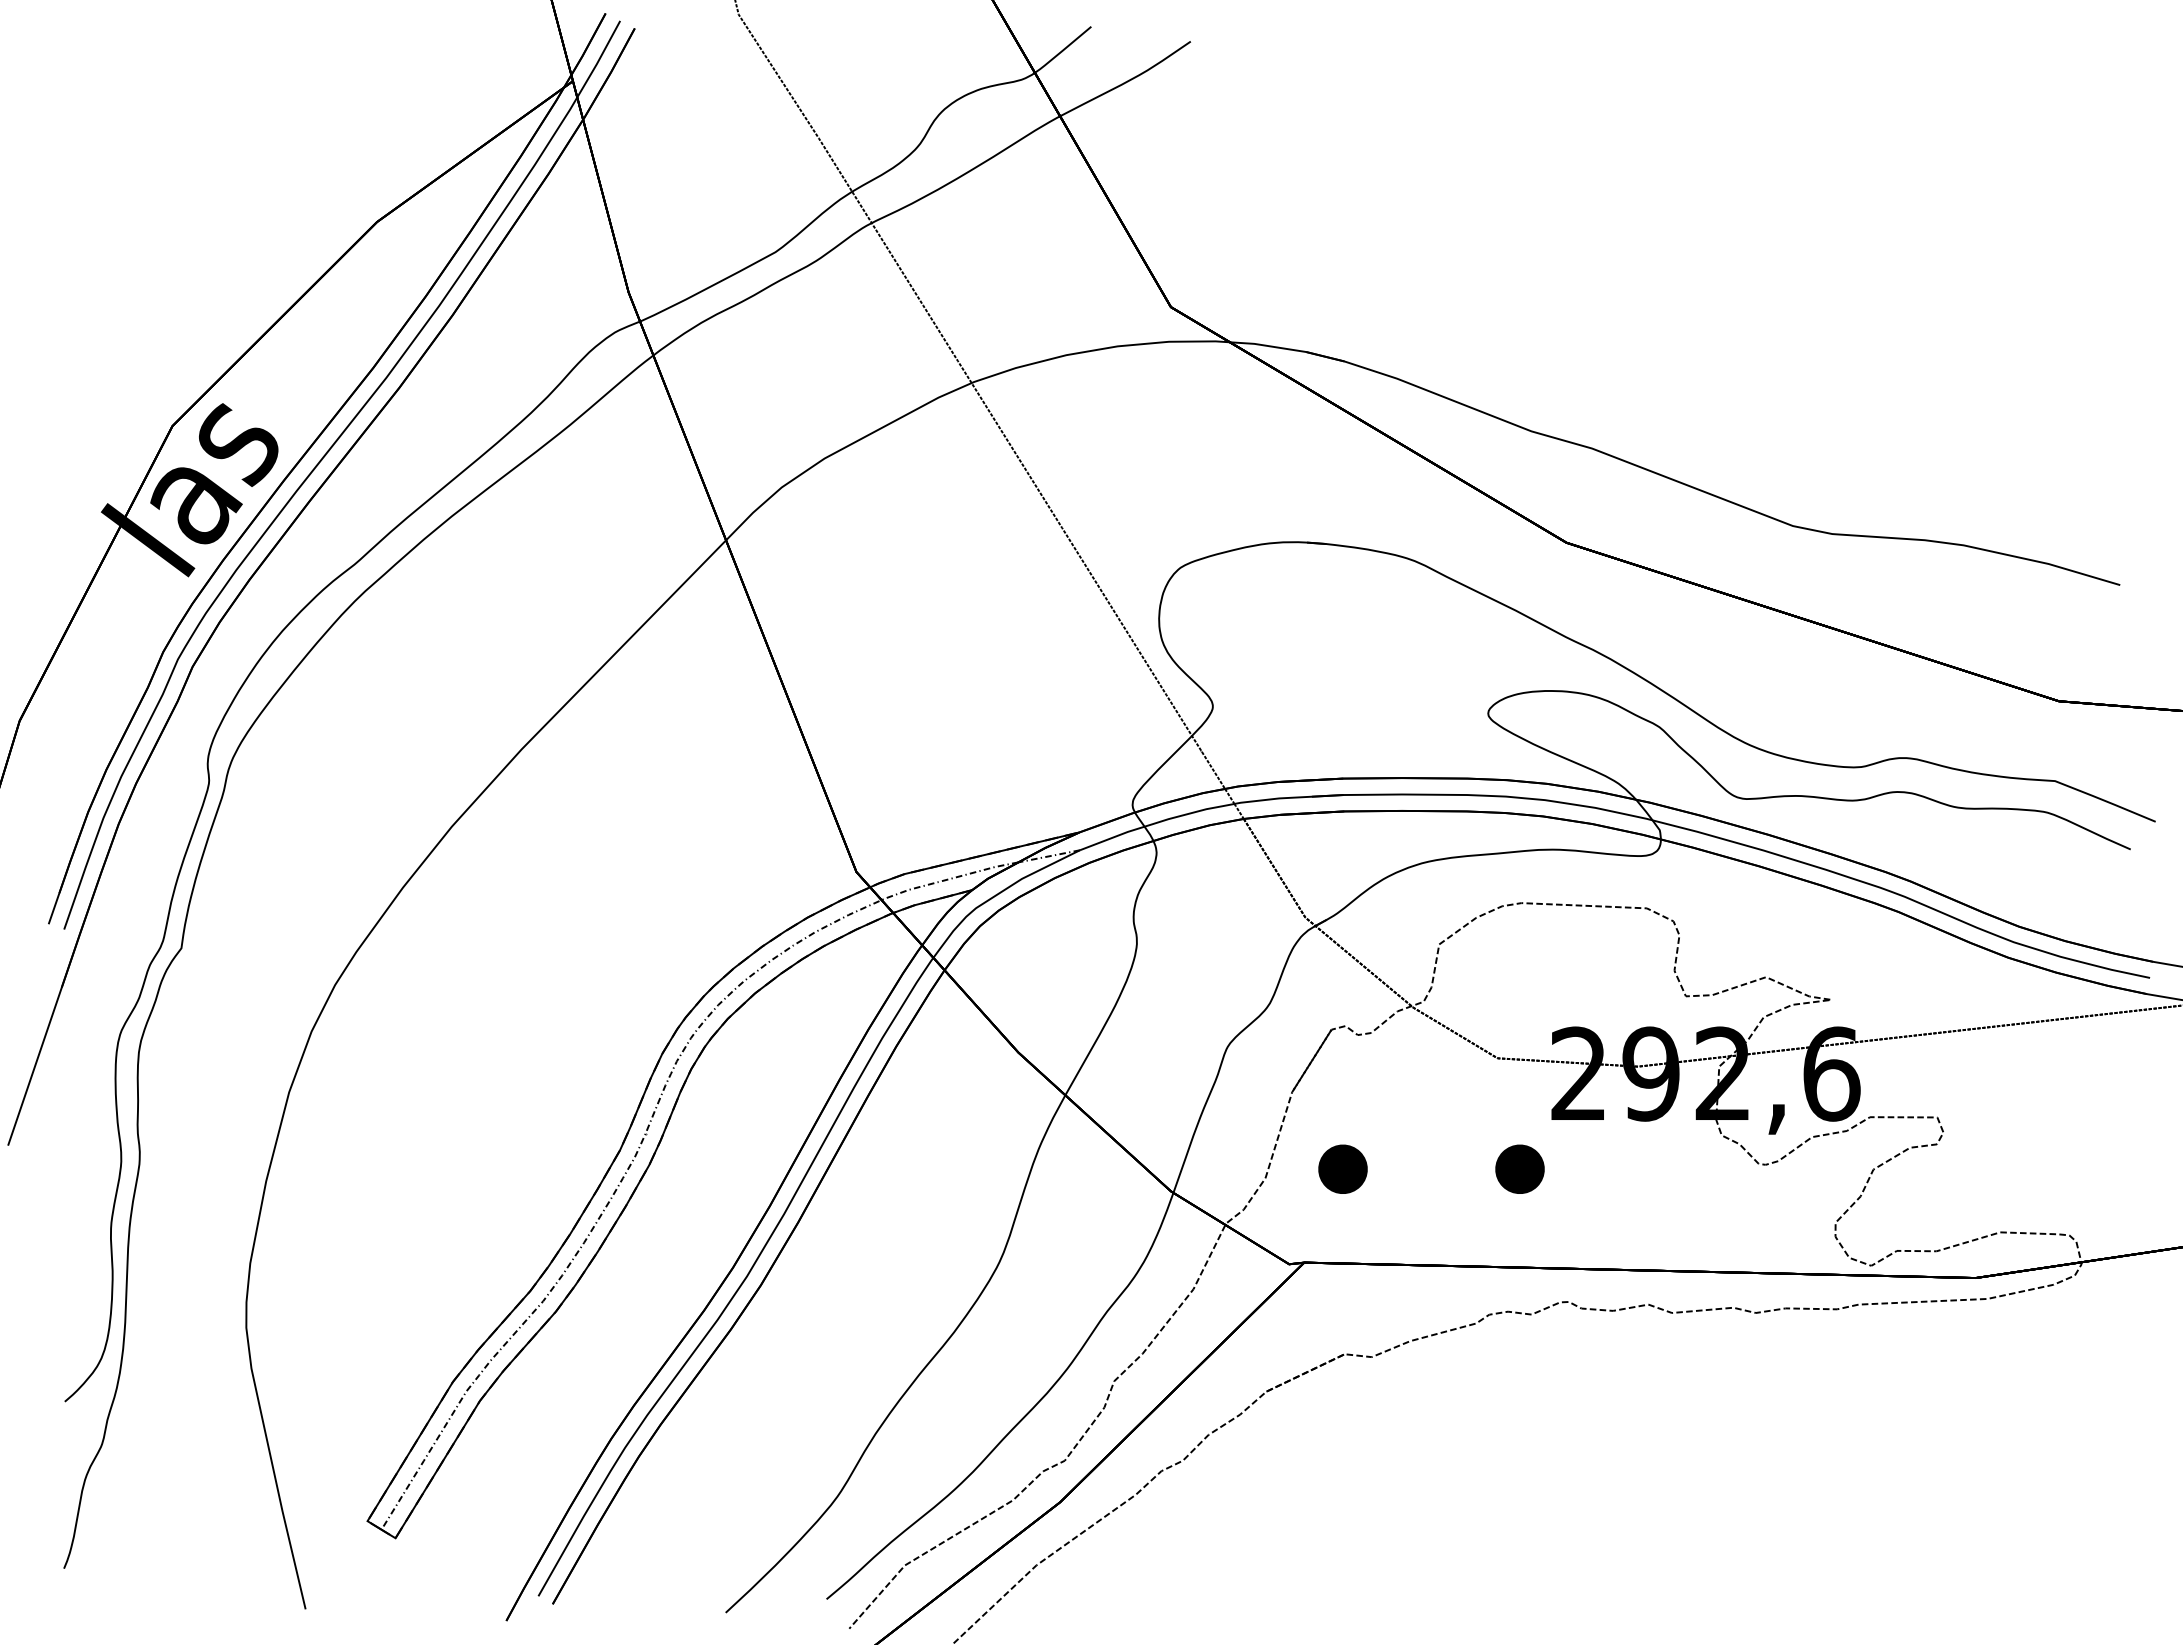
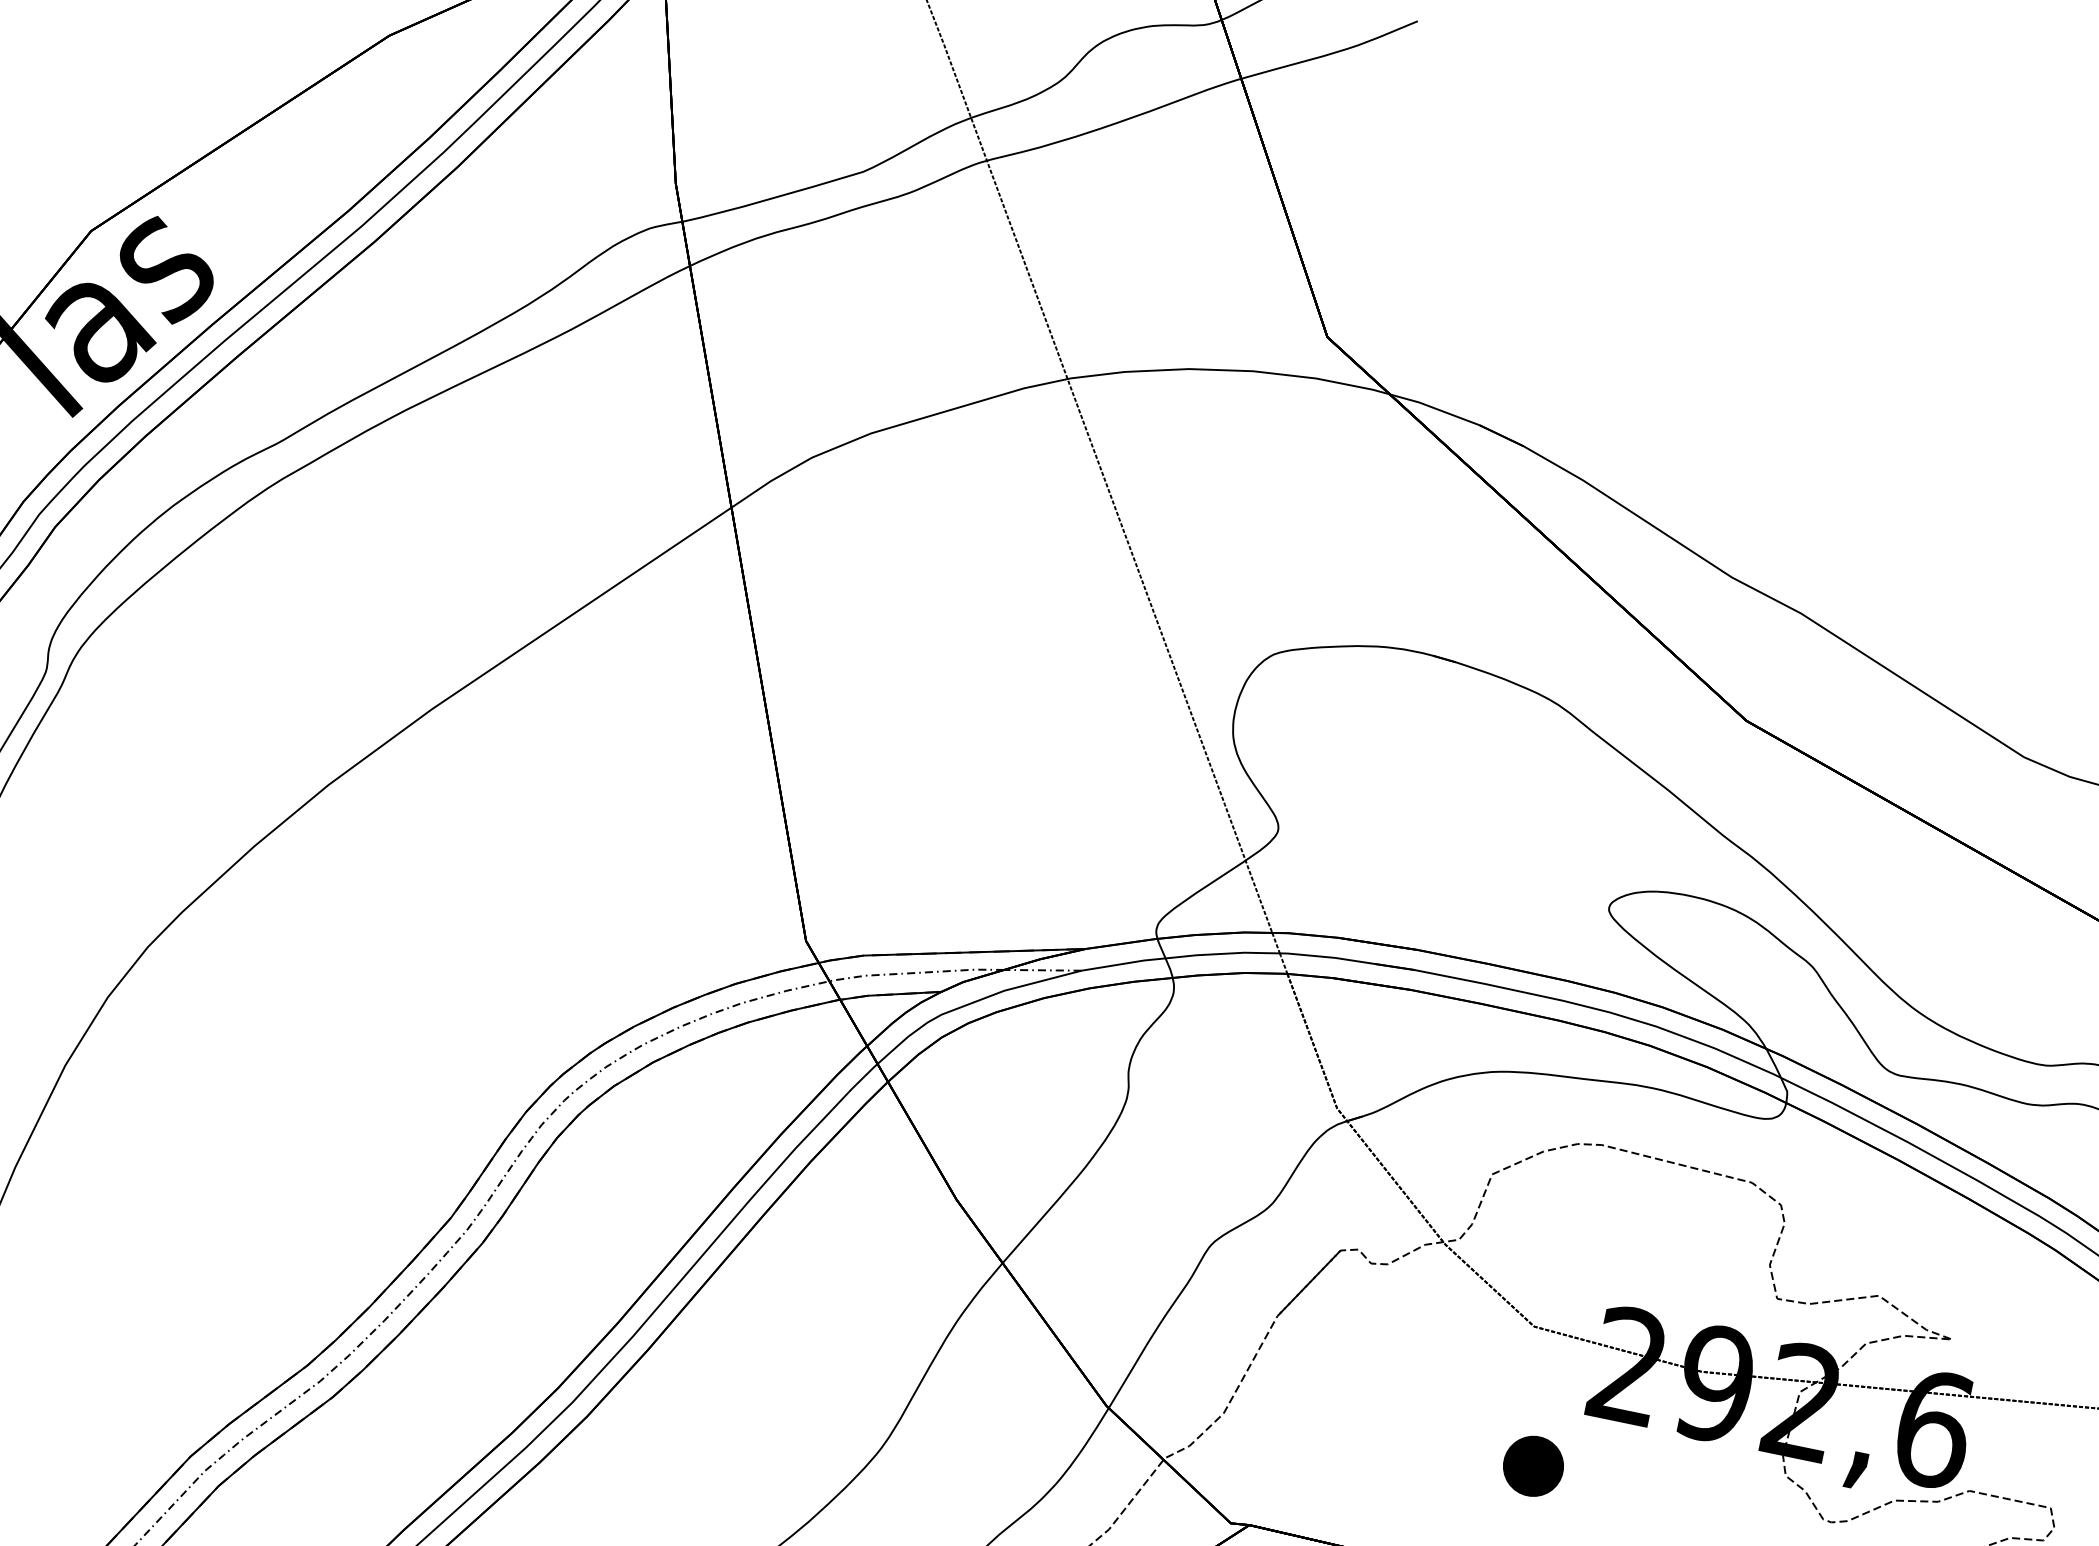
part: (1342, 1168) -> (1319, 1420), removed

